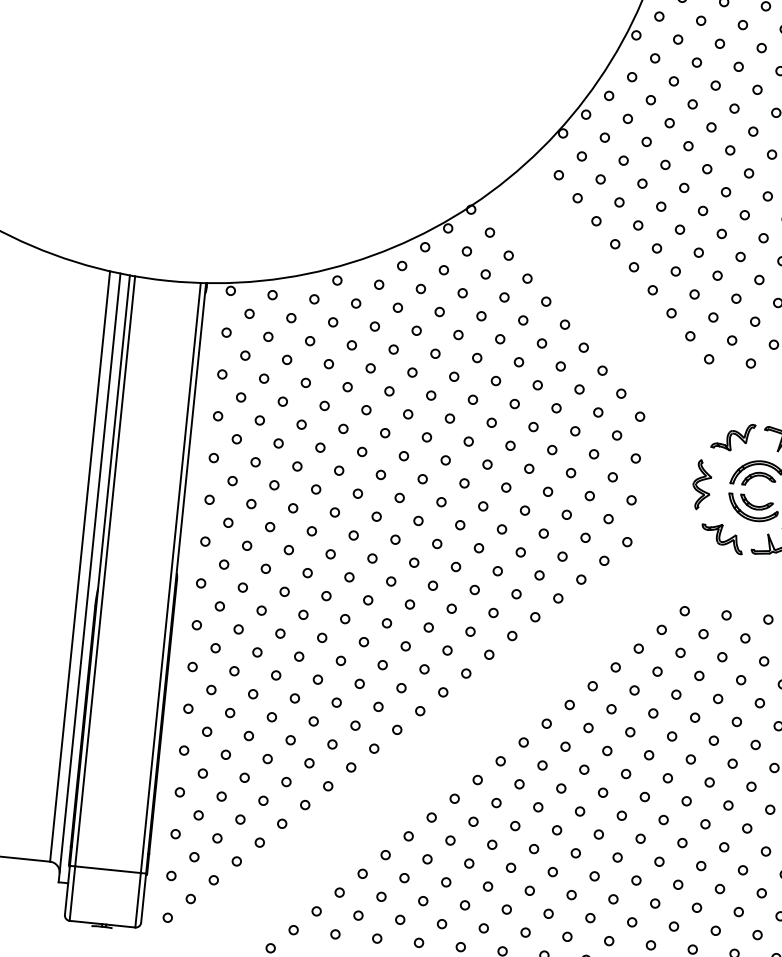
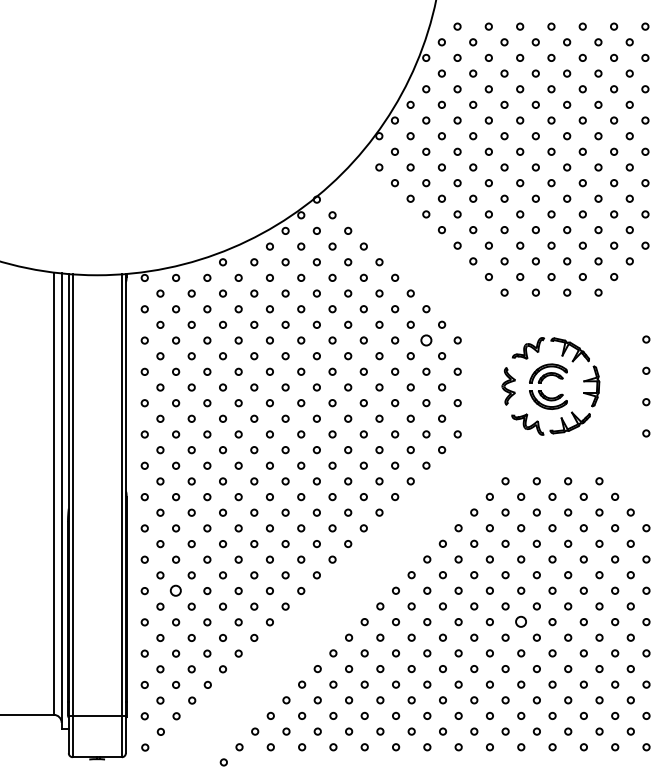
circle: (598, 412) -> (426, 340), size x1.6
circle: (230, 713) -> (176, 591), size x1.6
circle: (686, 801) -> (521, 622), size x1.6

